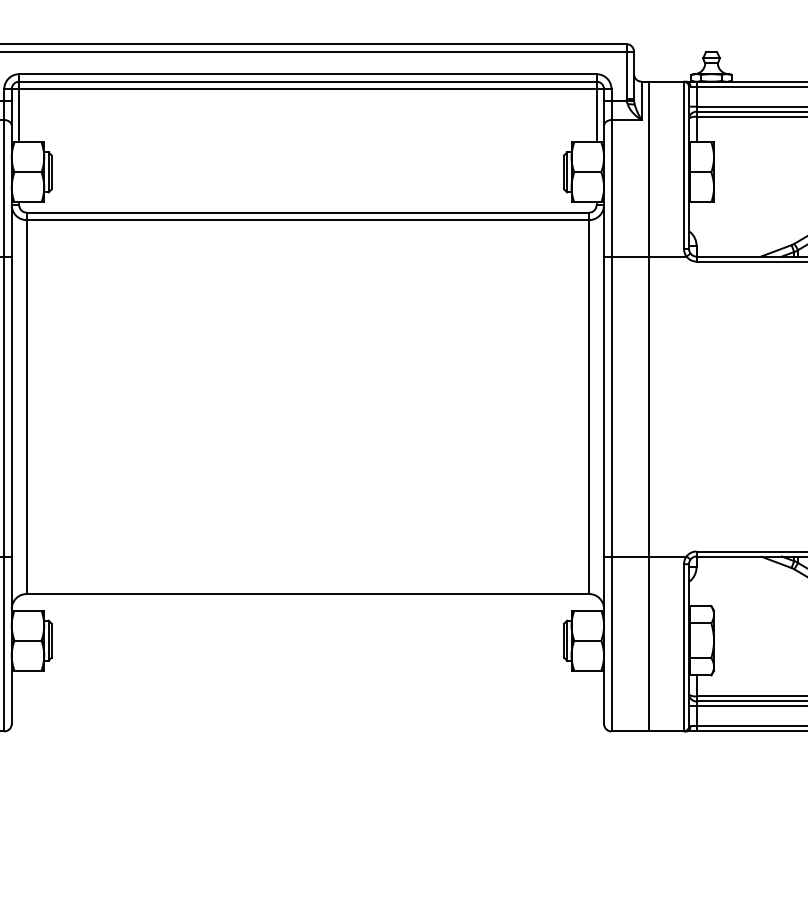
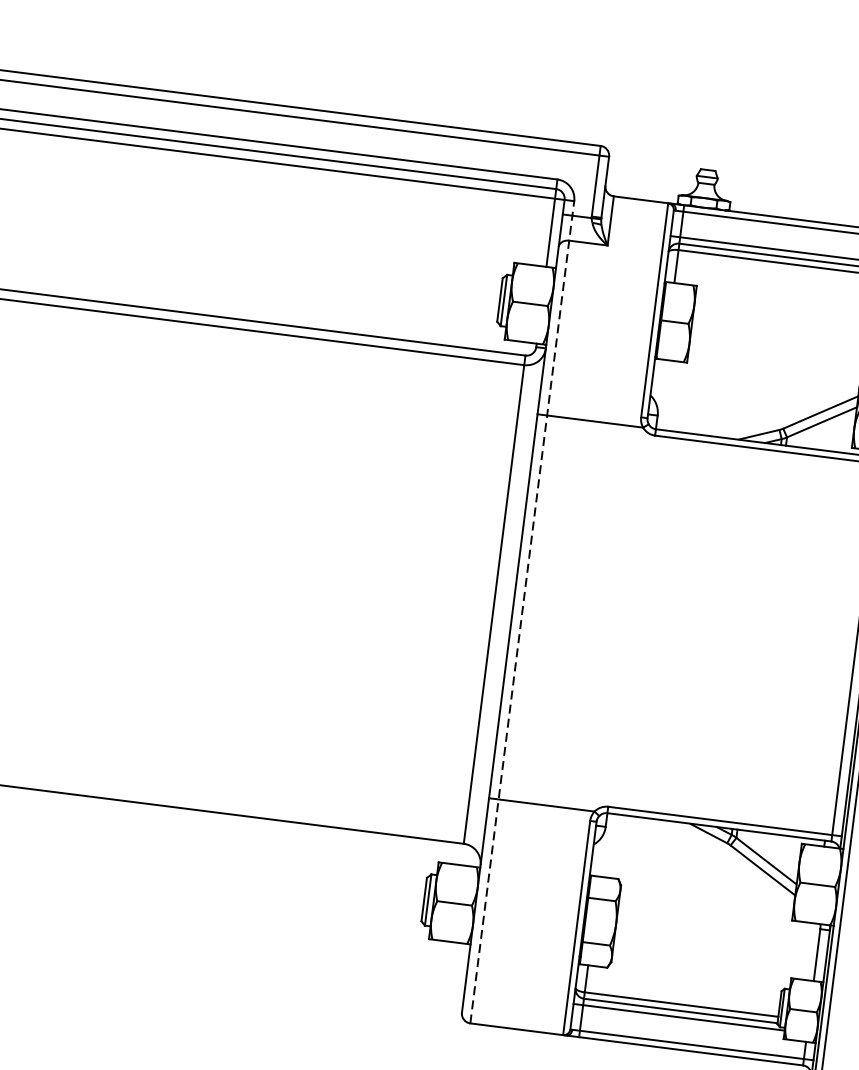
line: (649, 406) -> (571, 613), removed
line: (611, 409) -> (522, 611), solid -> dashed

